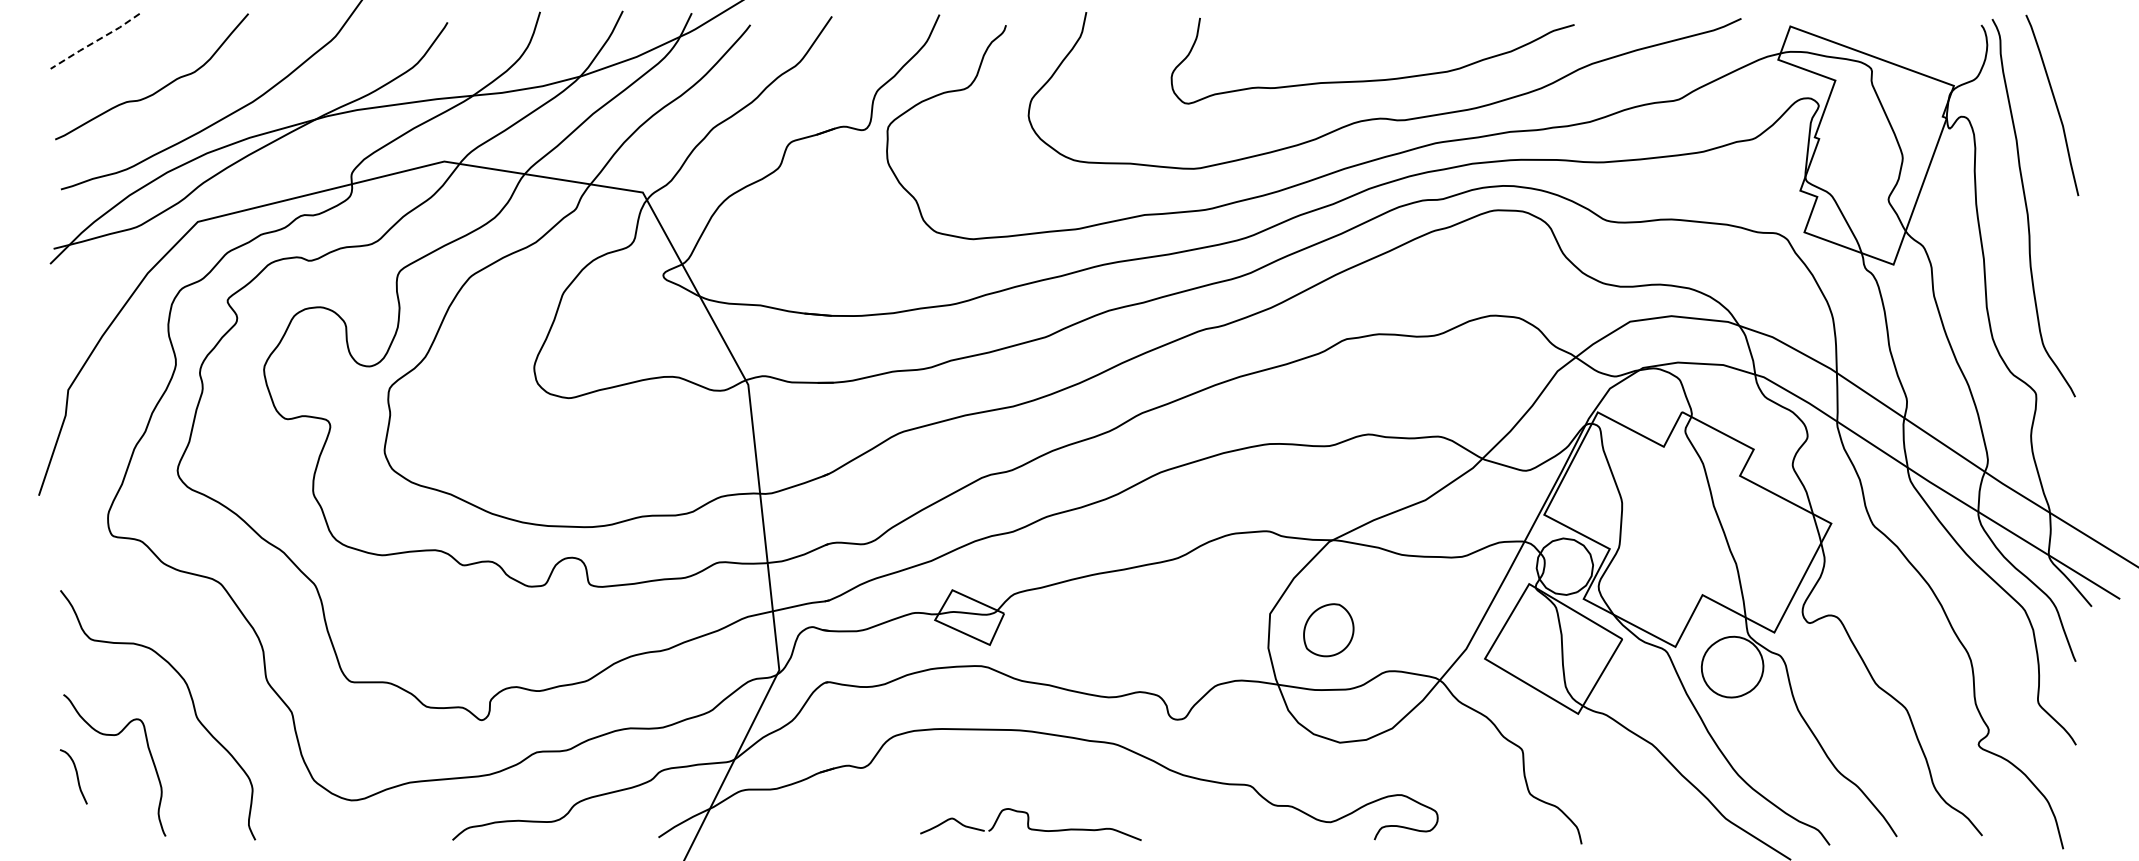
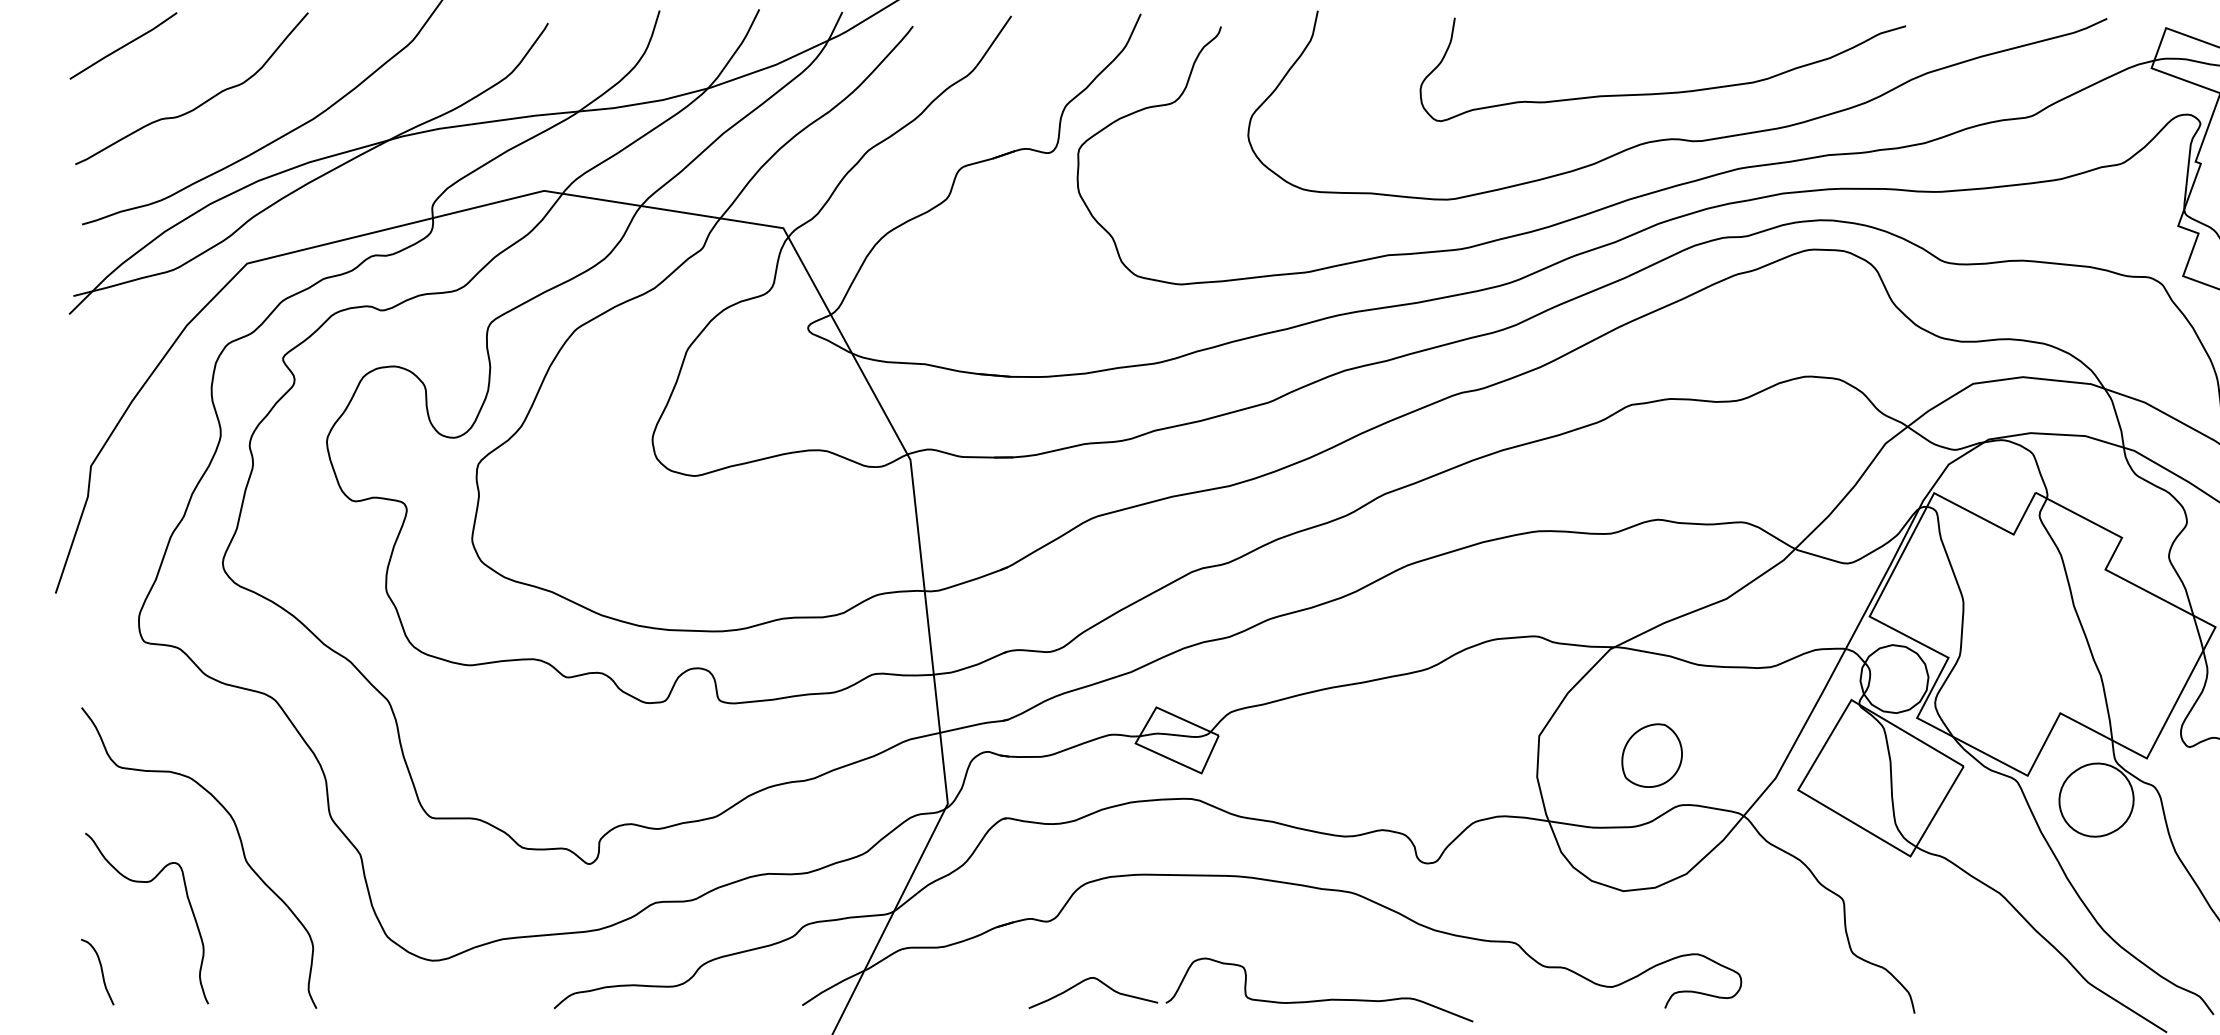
line: (95, 41) -> (123, 46), dashed -> solid
part: (1328, 630) -> (1651, 755), moved
curve: (76, 776) -> (100, 971), moved
part: (1030, 824) -> (1250, 989), size x1.67

